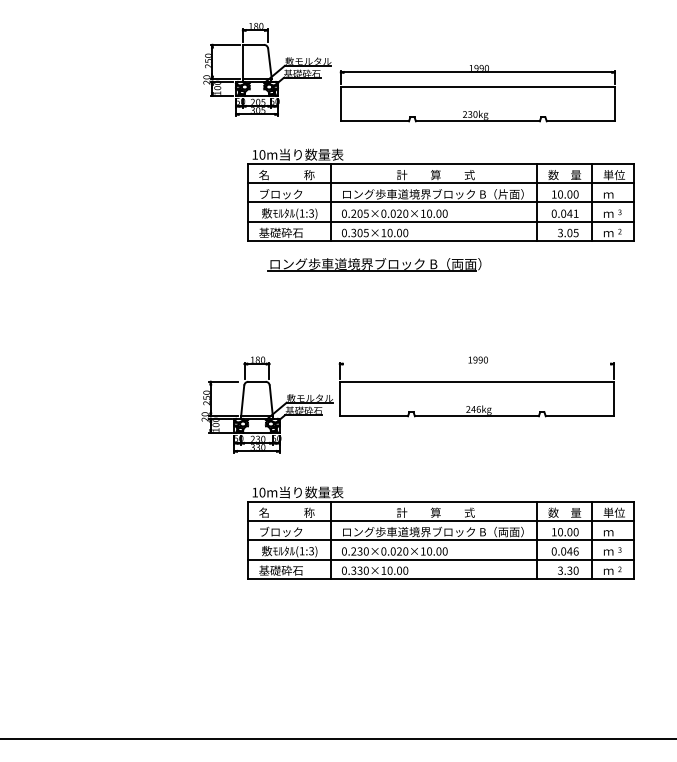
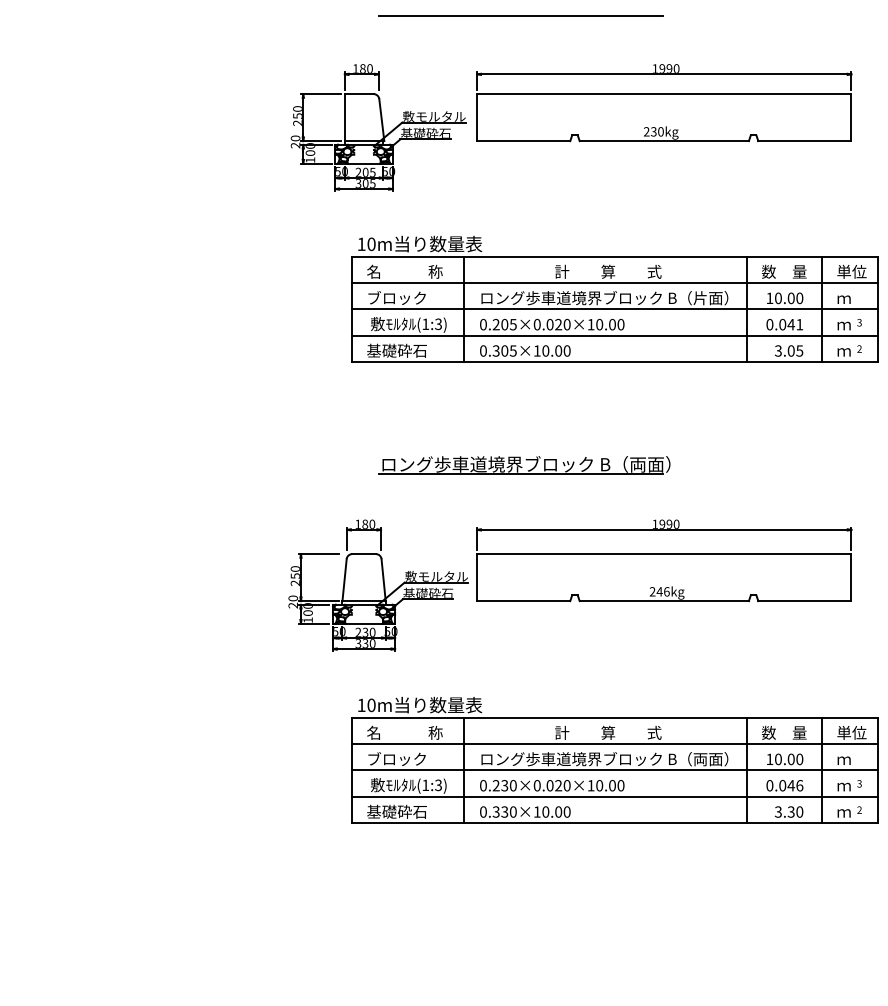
part: (477, 93) -> (663, 103), moved
part: (374, 264) -> (524, 464), moved
line: (476, 364) -> (663, 530), added

